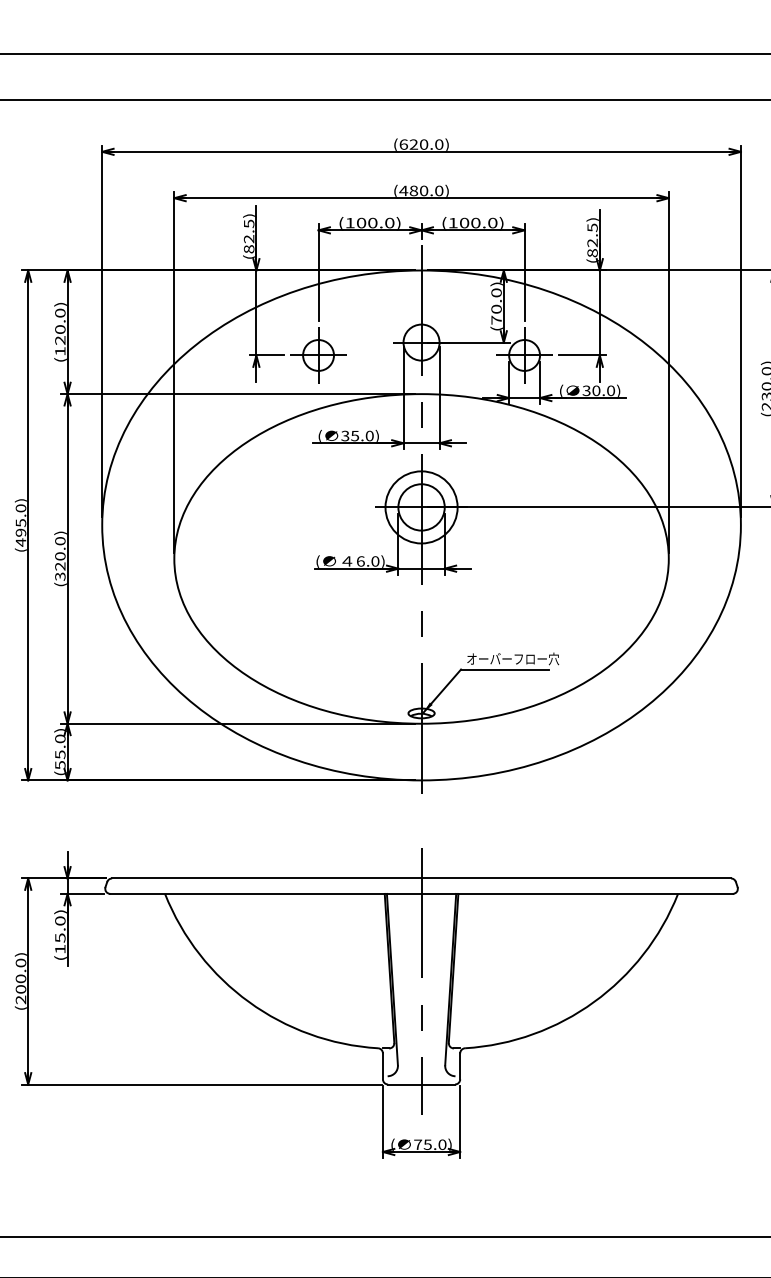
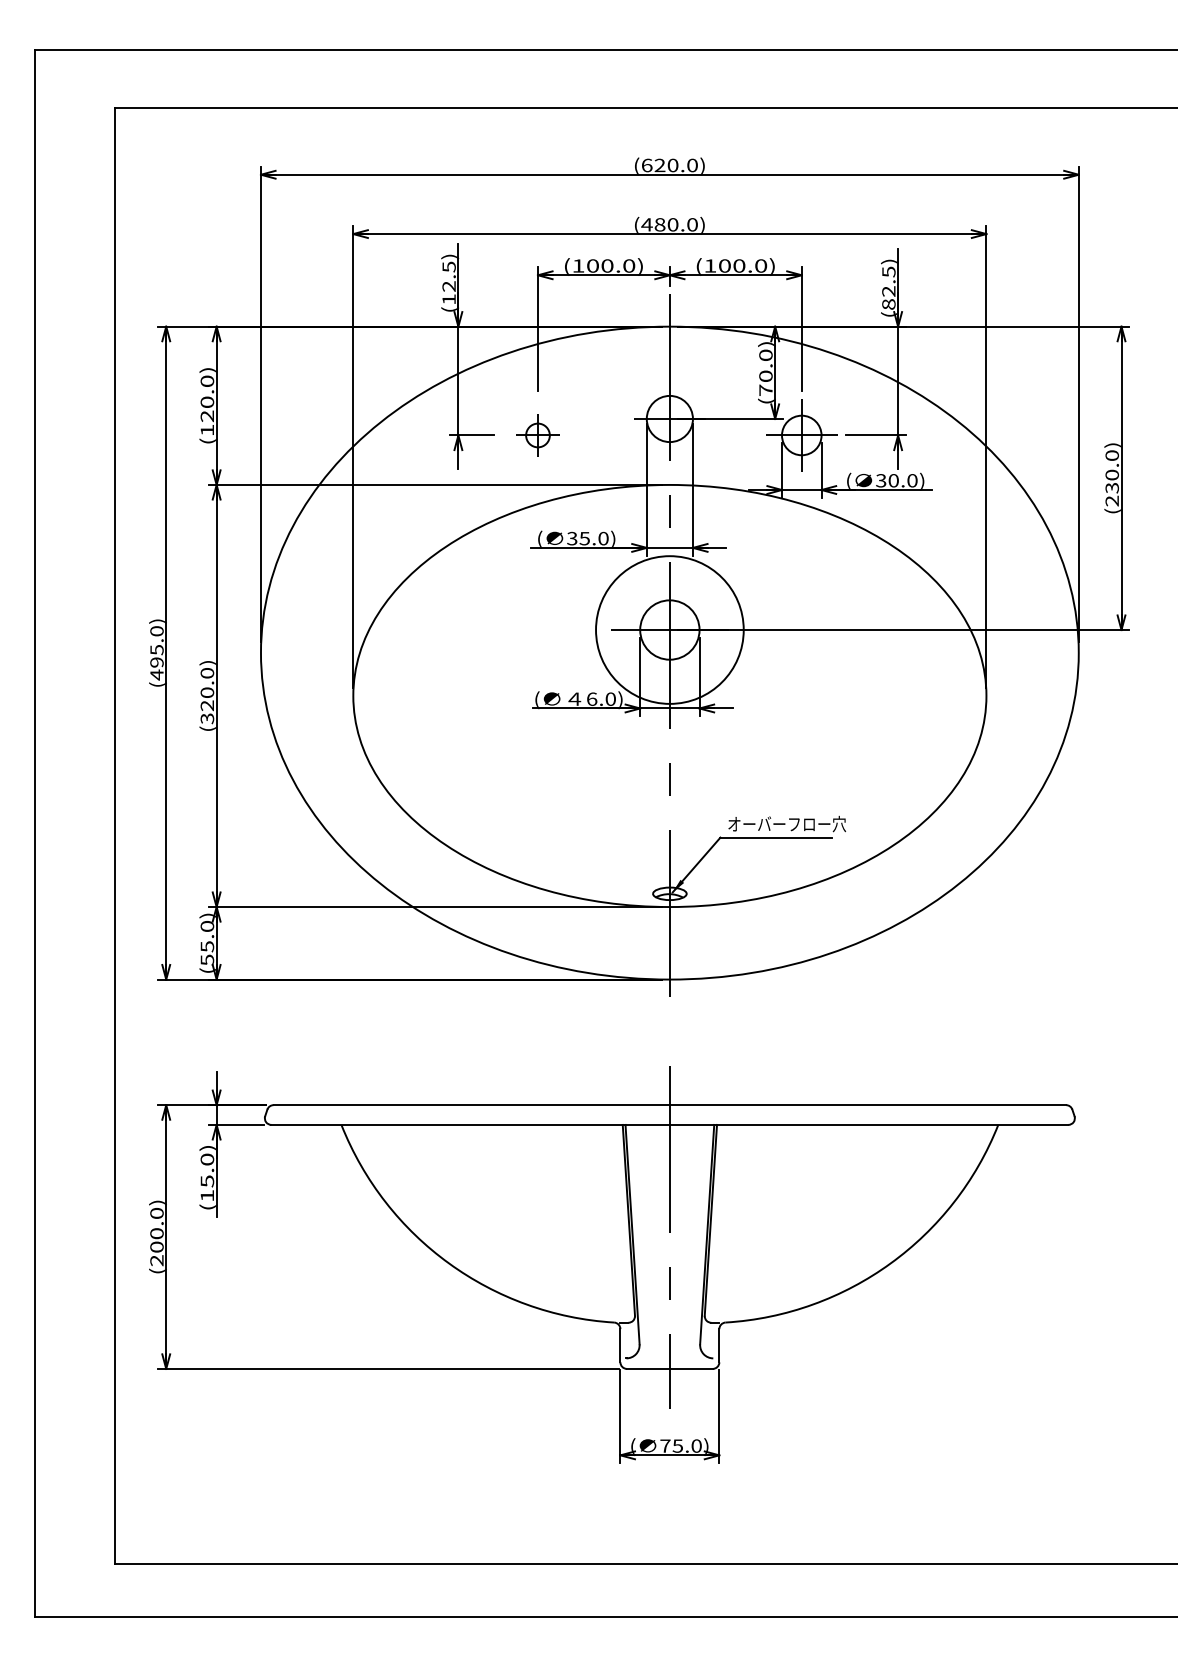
text: (248, 249) -> (448, 299), (82.5) -> (12.5)
part: (318, 355) -> (537, 435), size x0.6
circle: (421, 507) -> (669, 629), size x1.6

